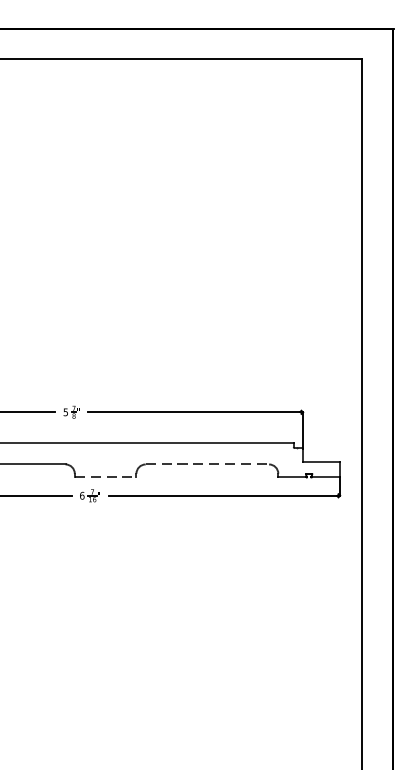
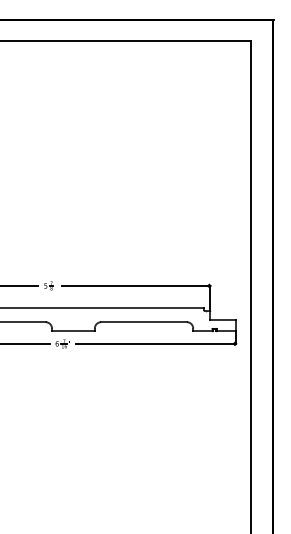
line: (208, 464) -> (144, 322), dashed -> solid
line: (105, 477) -> (73, 331), dashed -> solid

